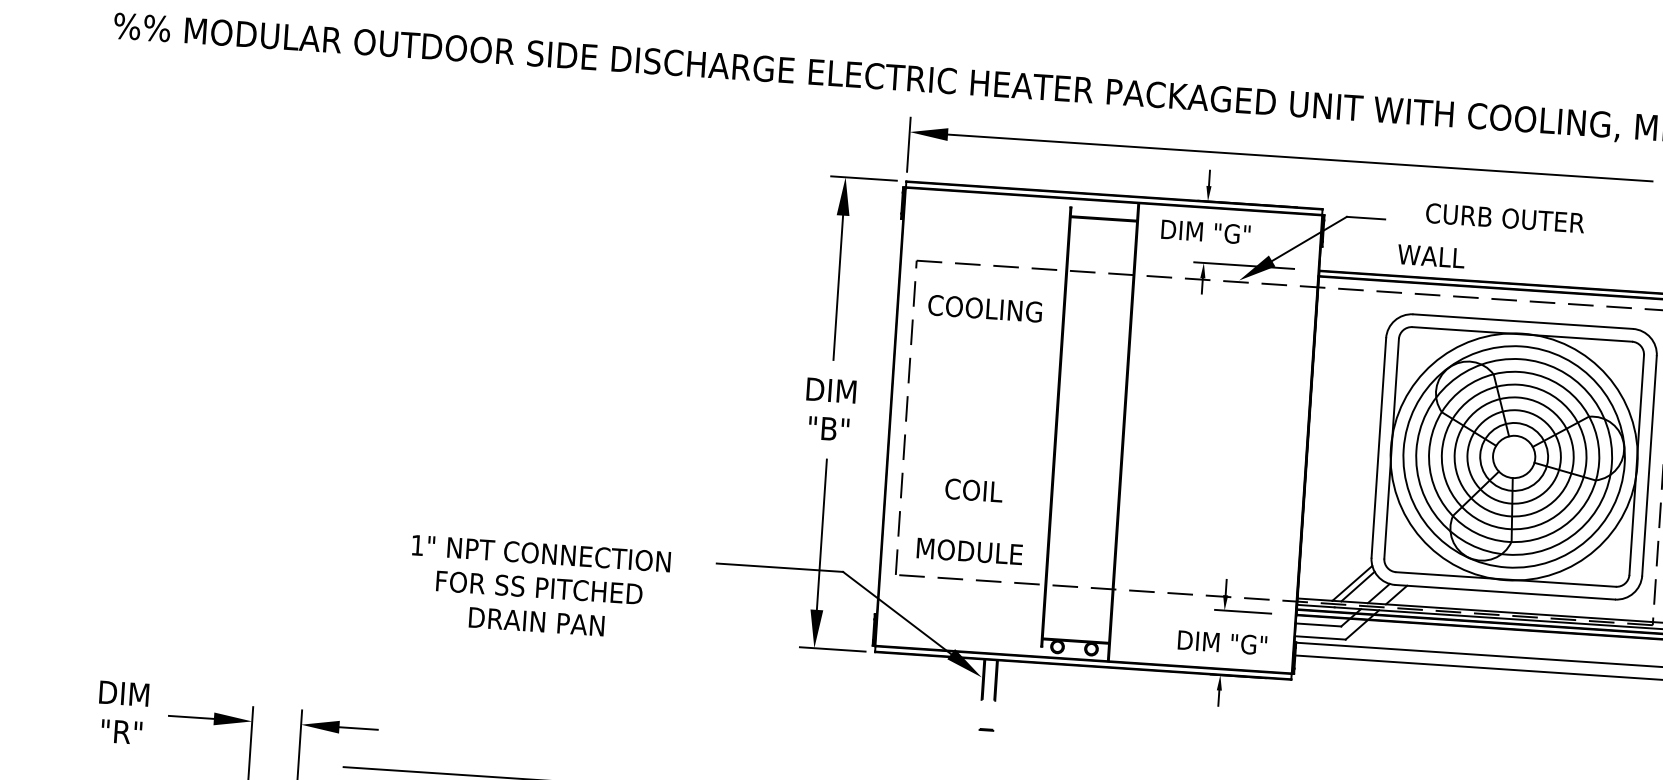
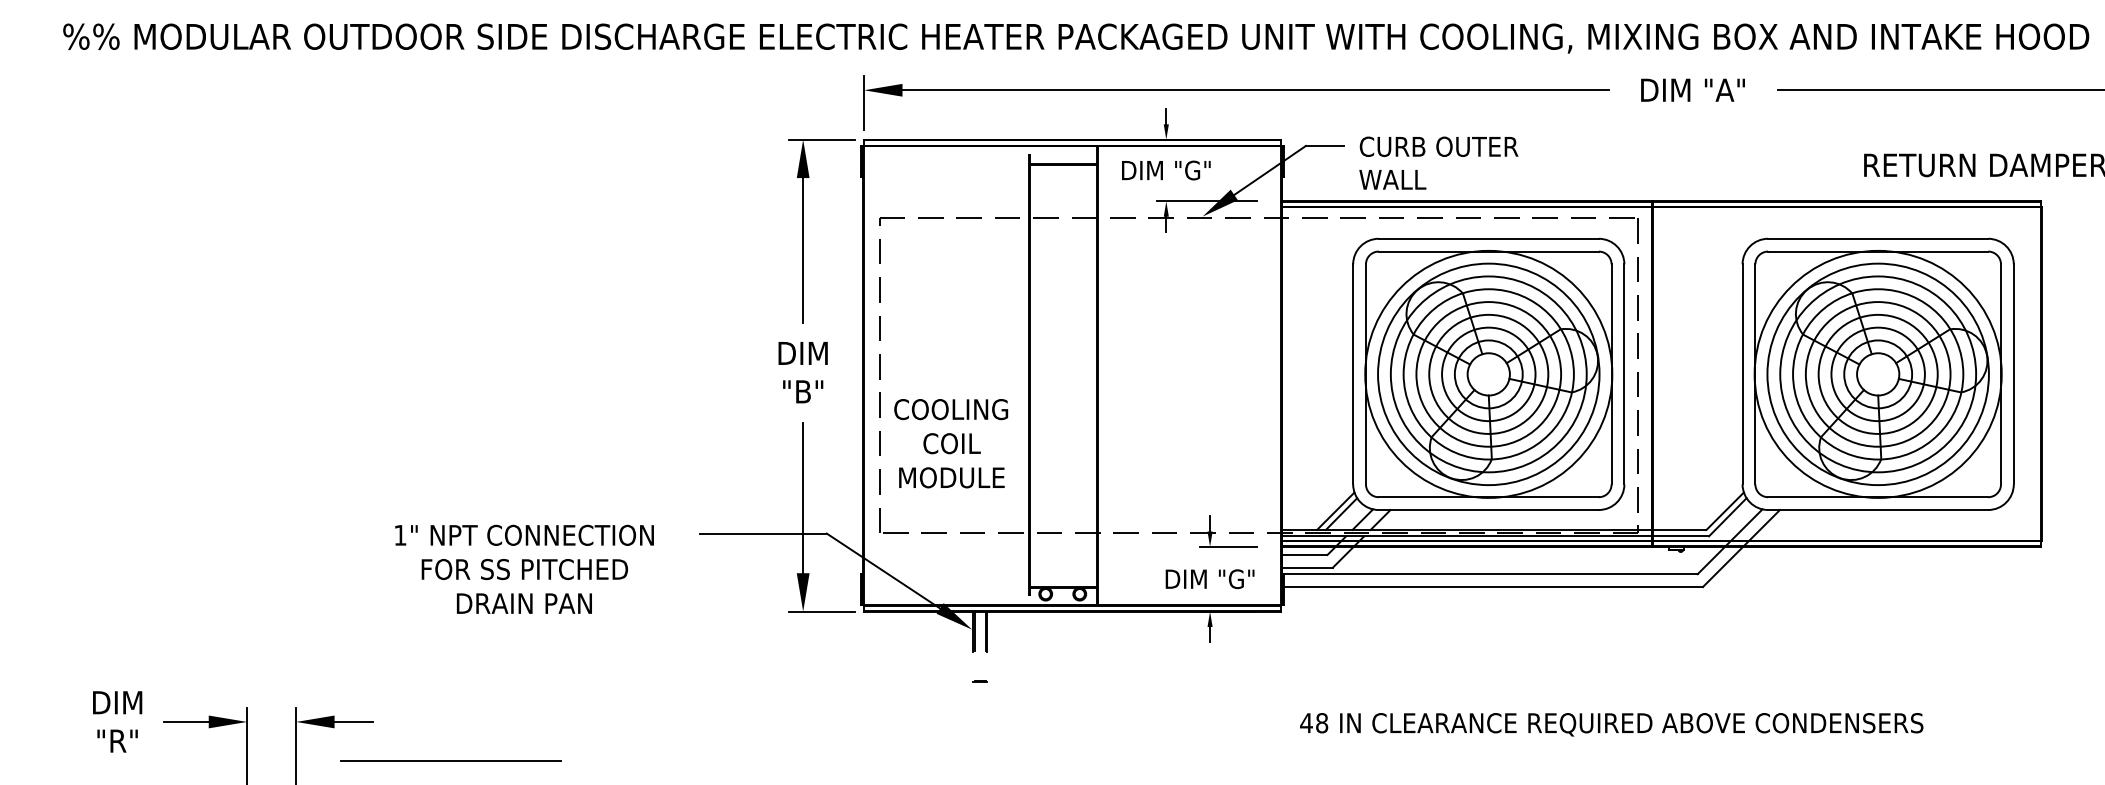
text: (1504, 217) -> (1438, 146), moved
text: (985, 308) -> (951, 409), moved
text: (969, 551) -> (951, 477), moved

